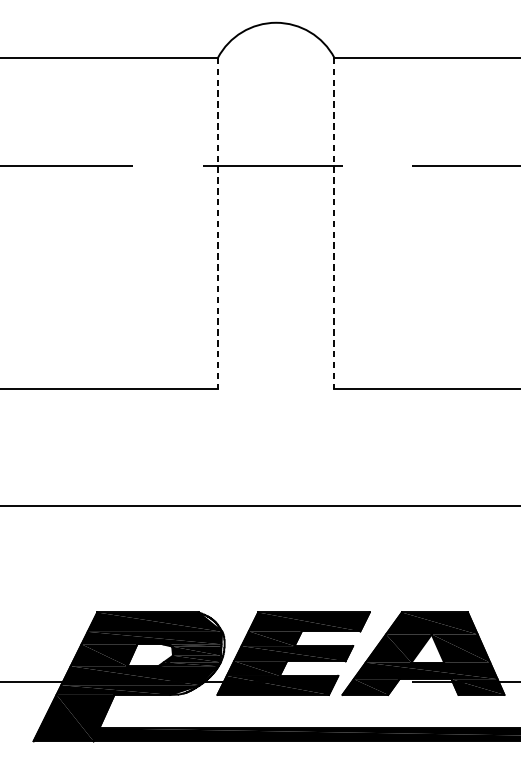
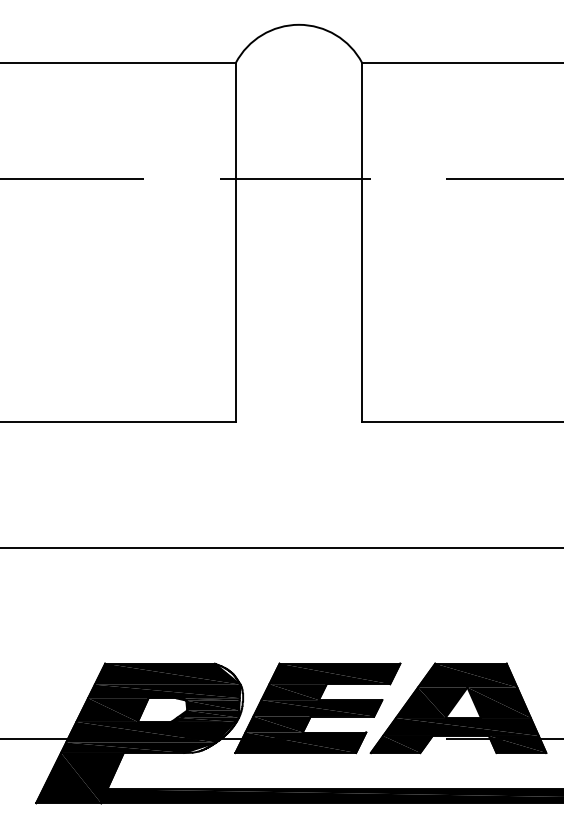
line: (217, 223) -> (235, 242), dashed -> solid
line: (334, 223) -> (362, 242), dashed -> solid

